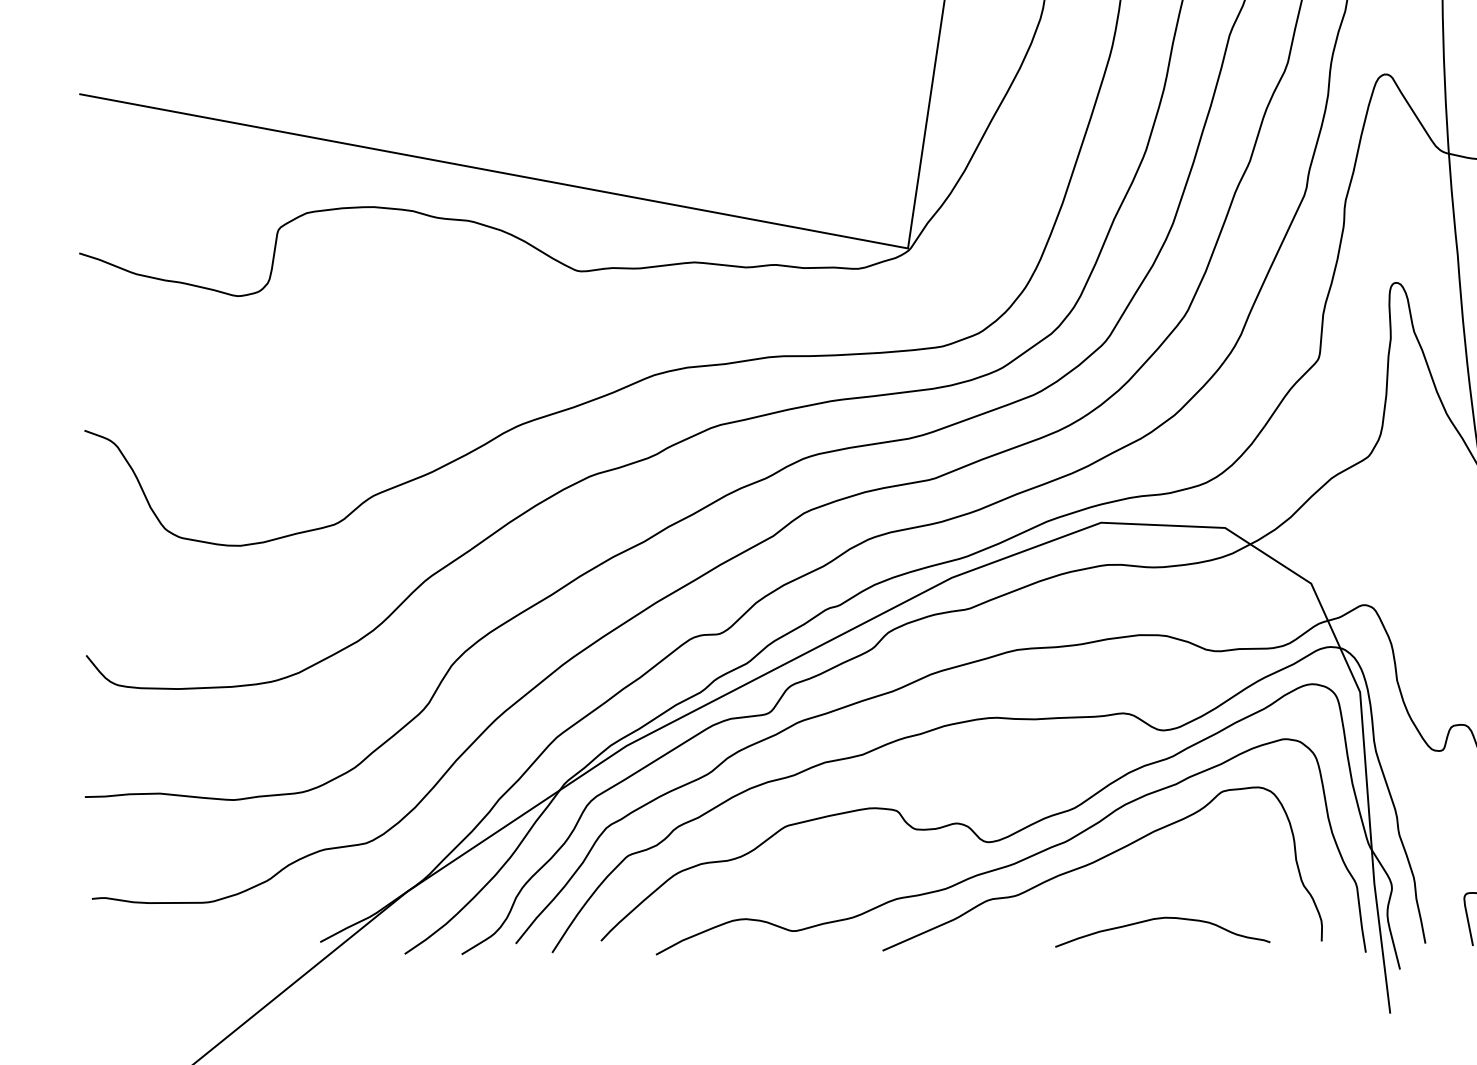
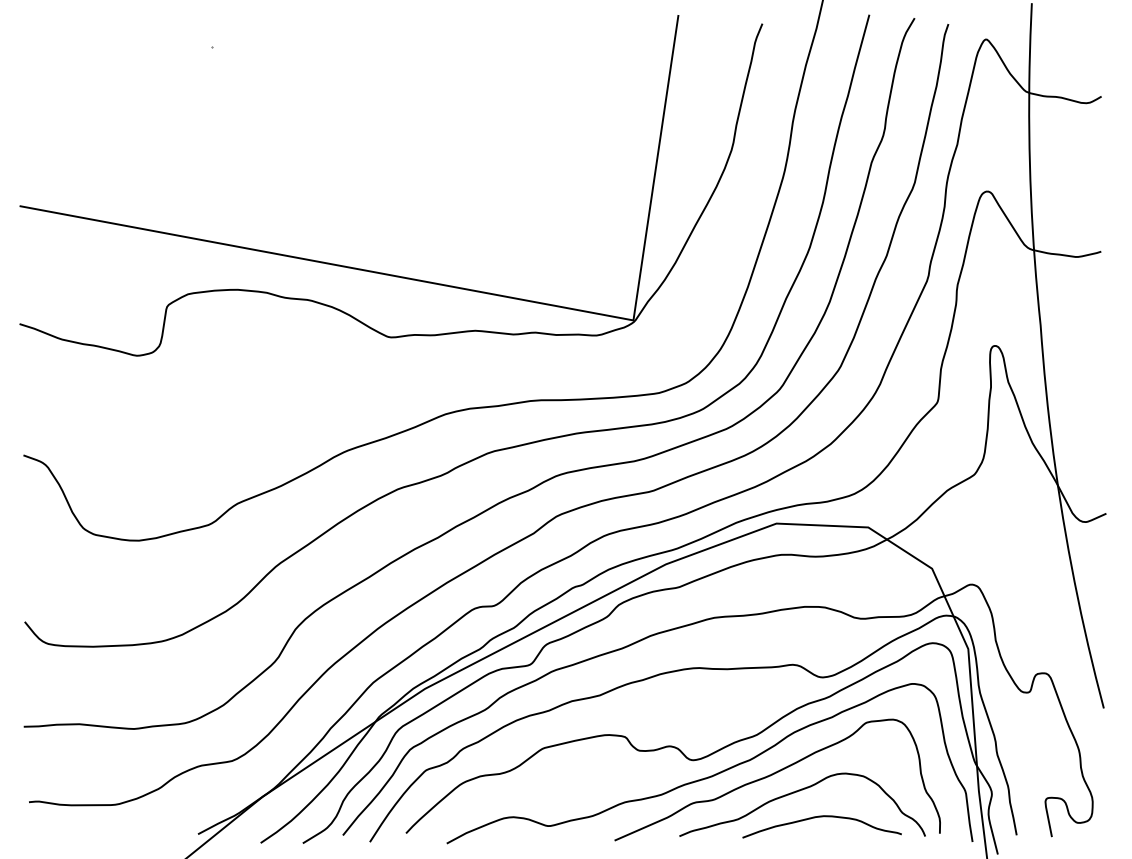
curve: (1129, 885) -> (797, 792), added

